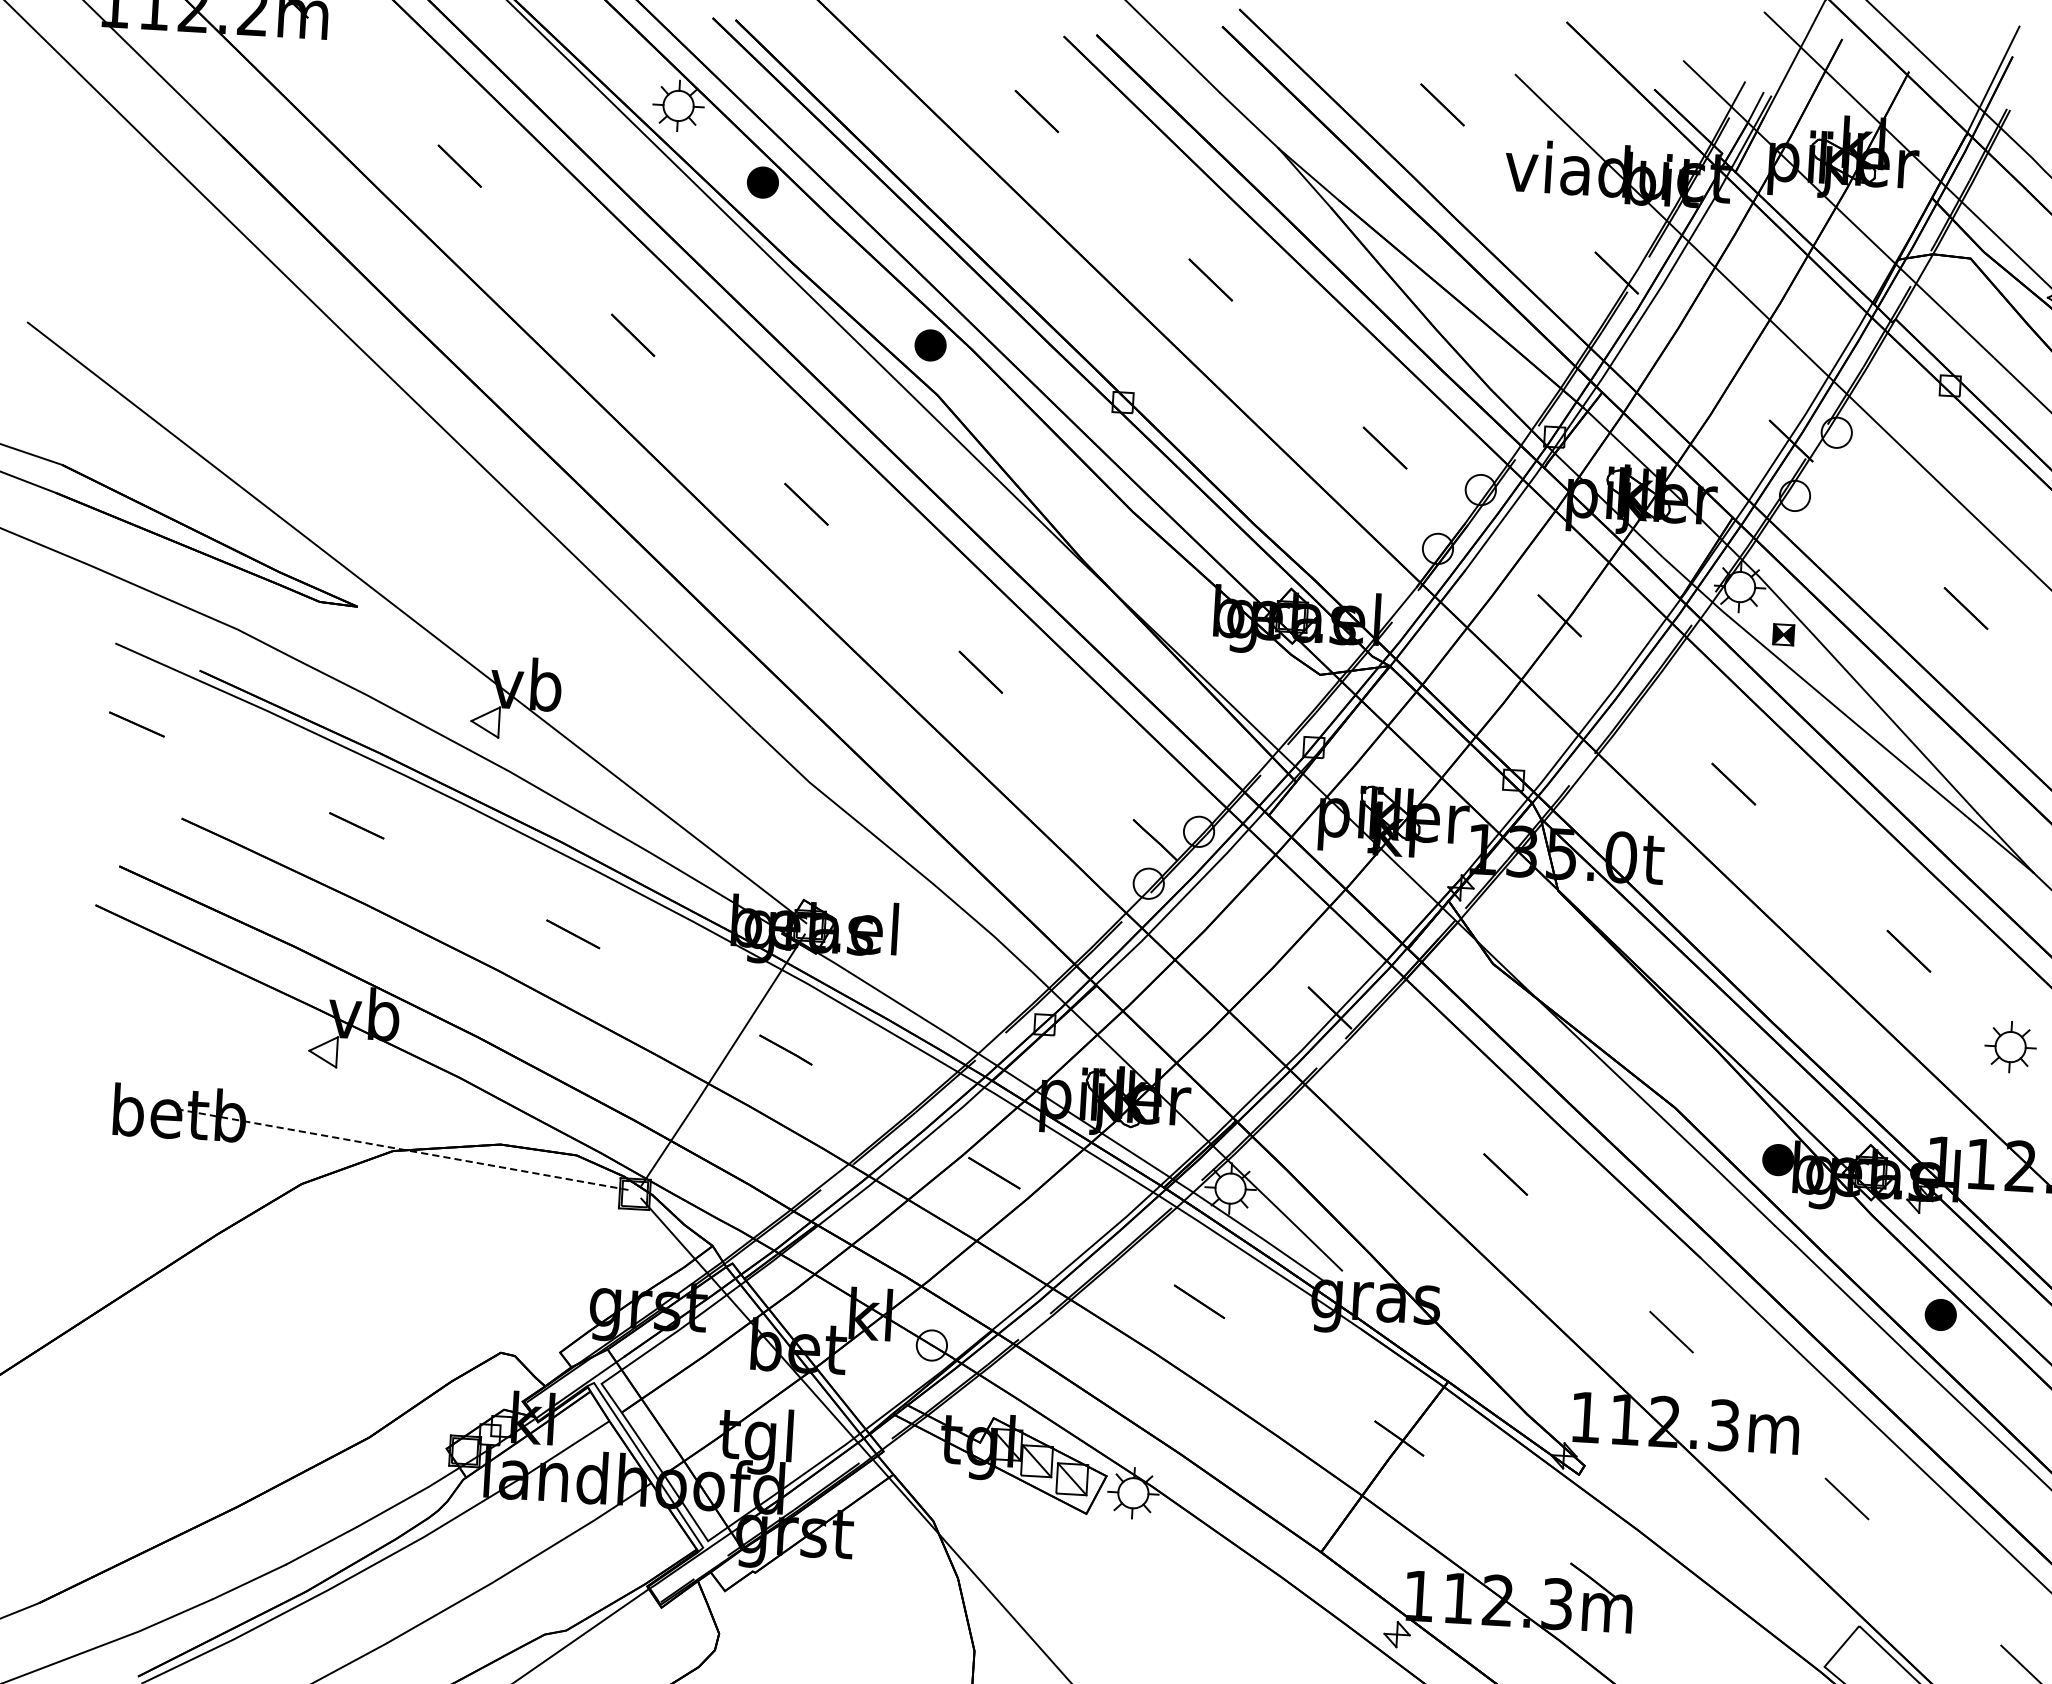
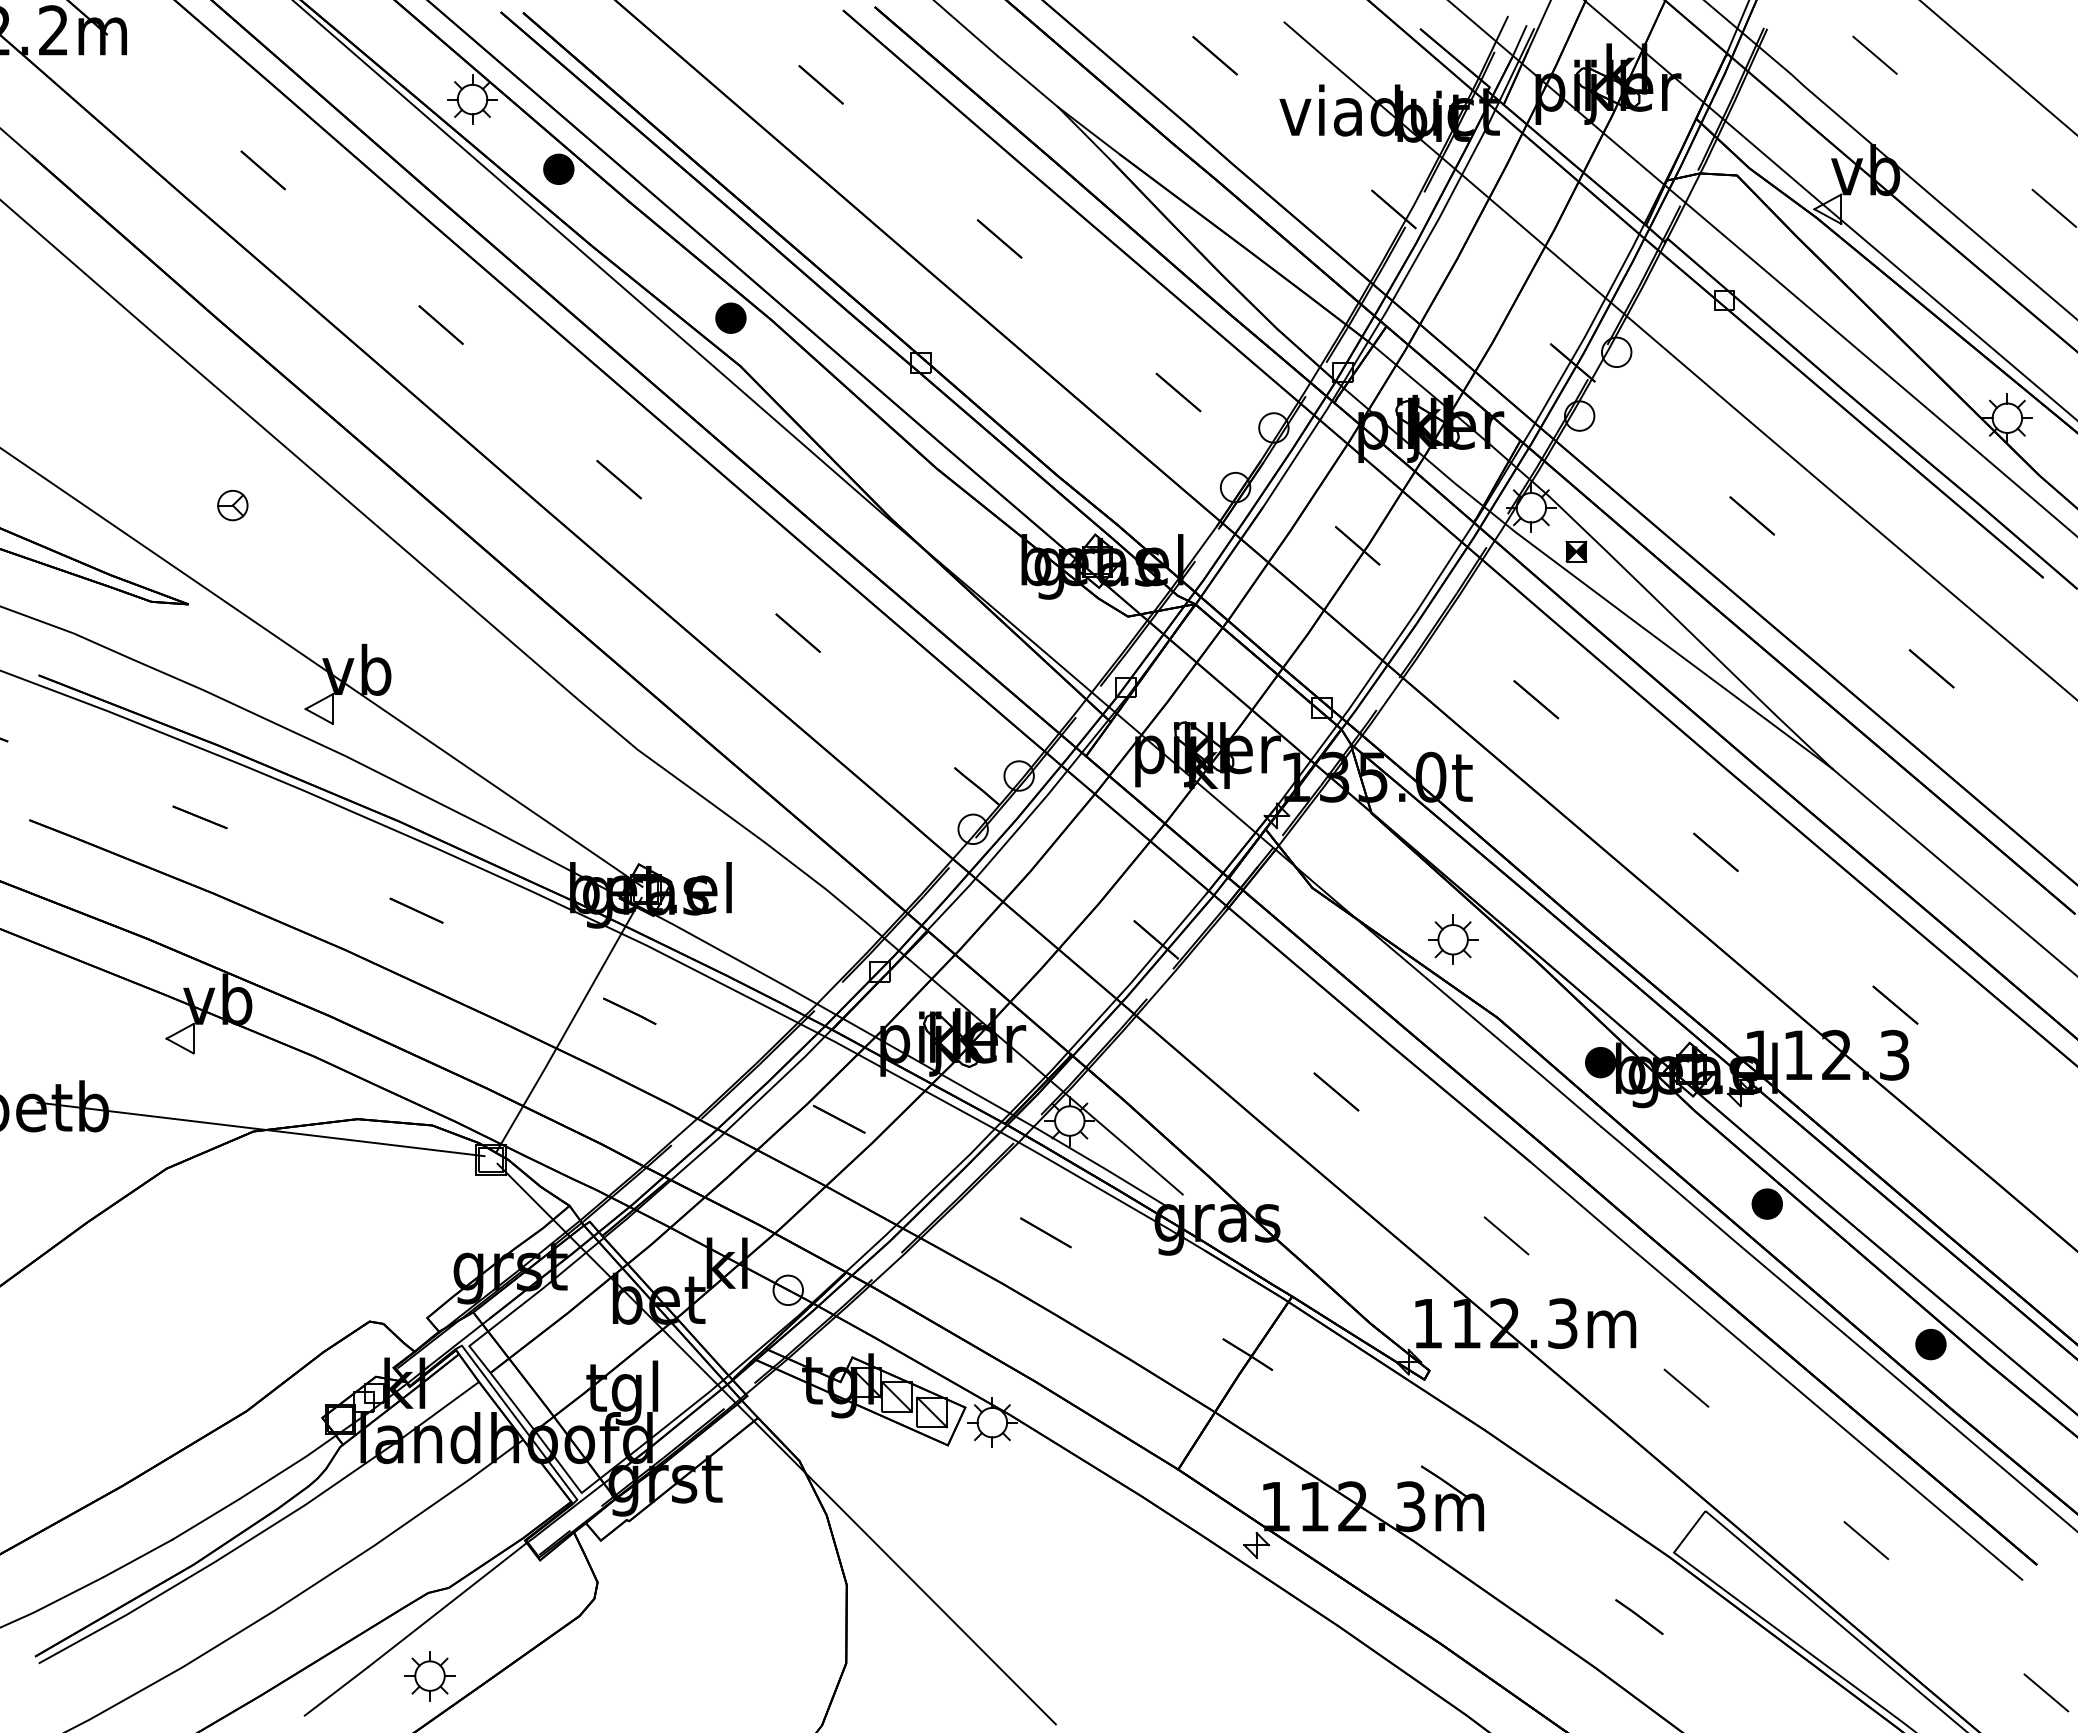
part: (408, 507) -> (232, 505), added
part: (2011, 1046) -> (1453, 939), moved
line: (400, 1149) -> (260, 1129), dashed -> solid

